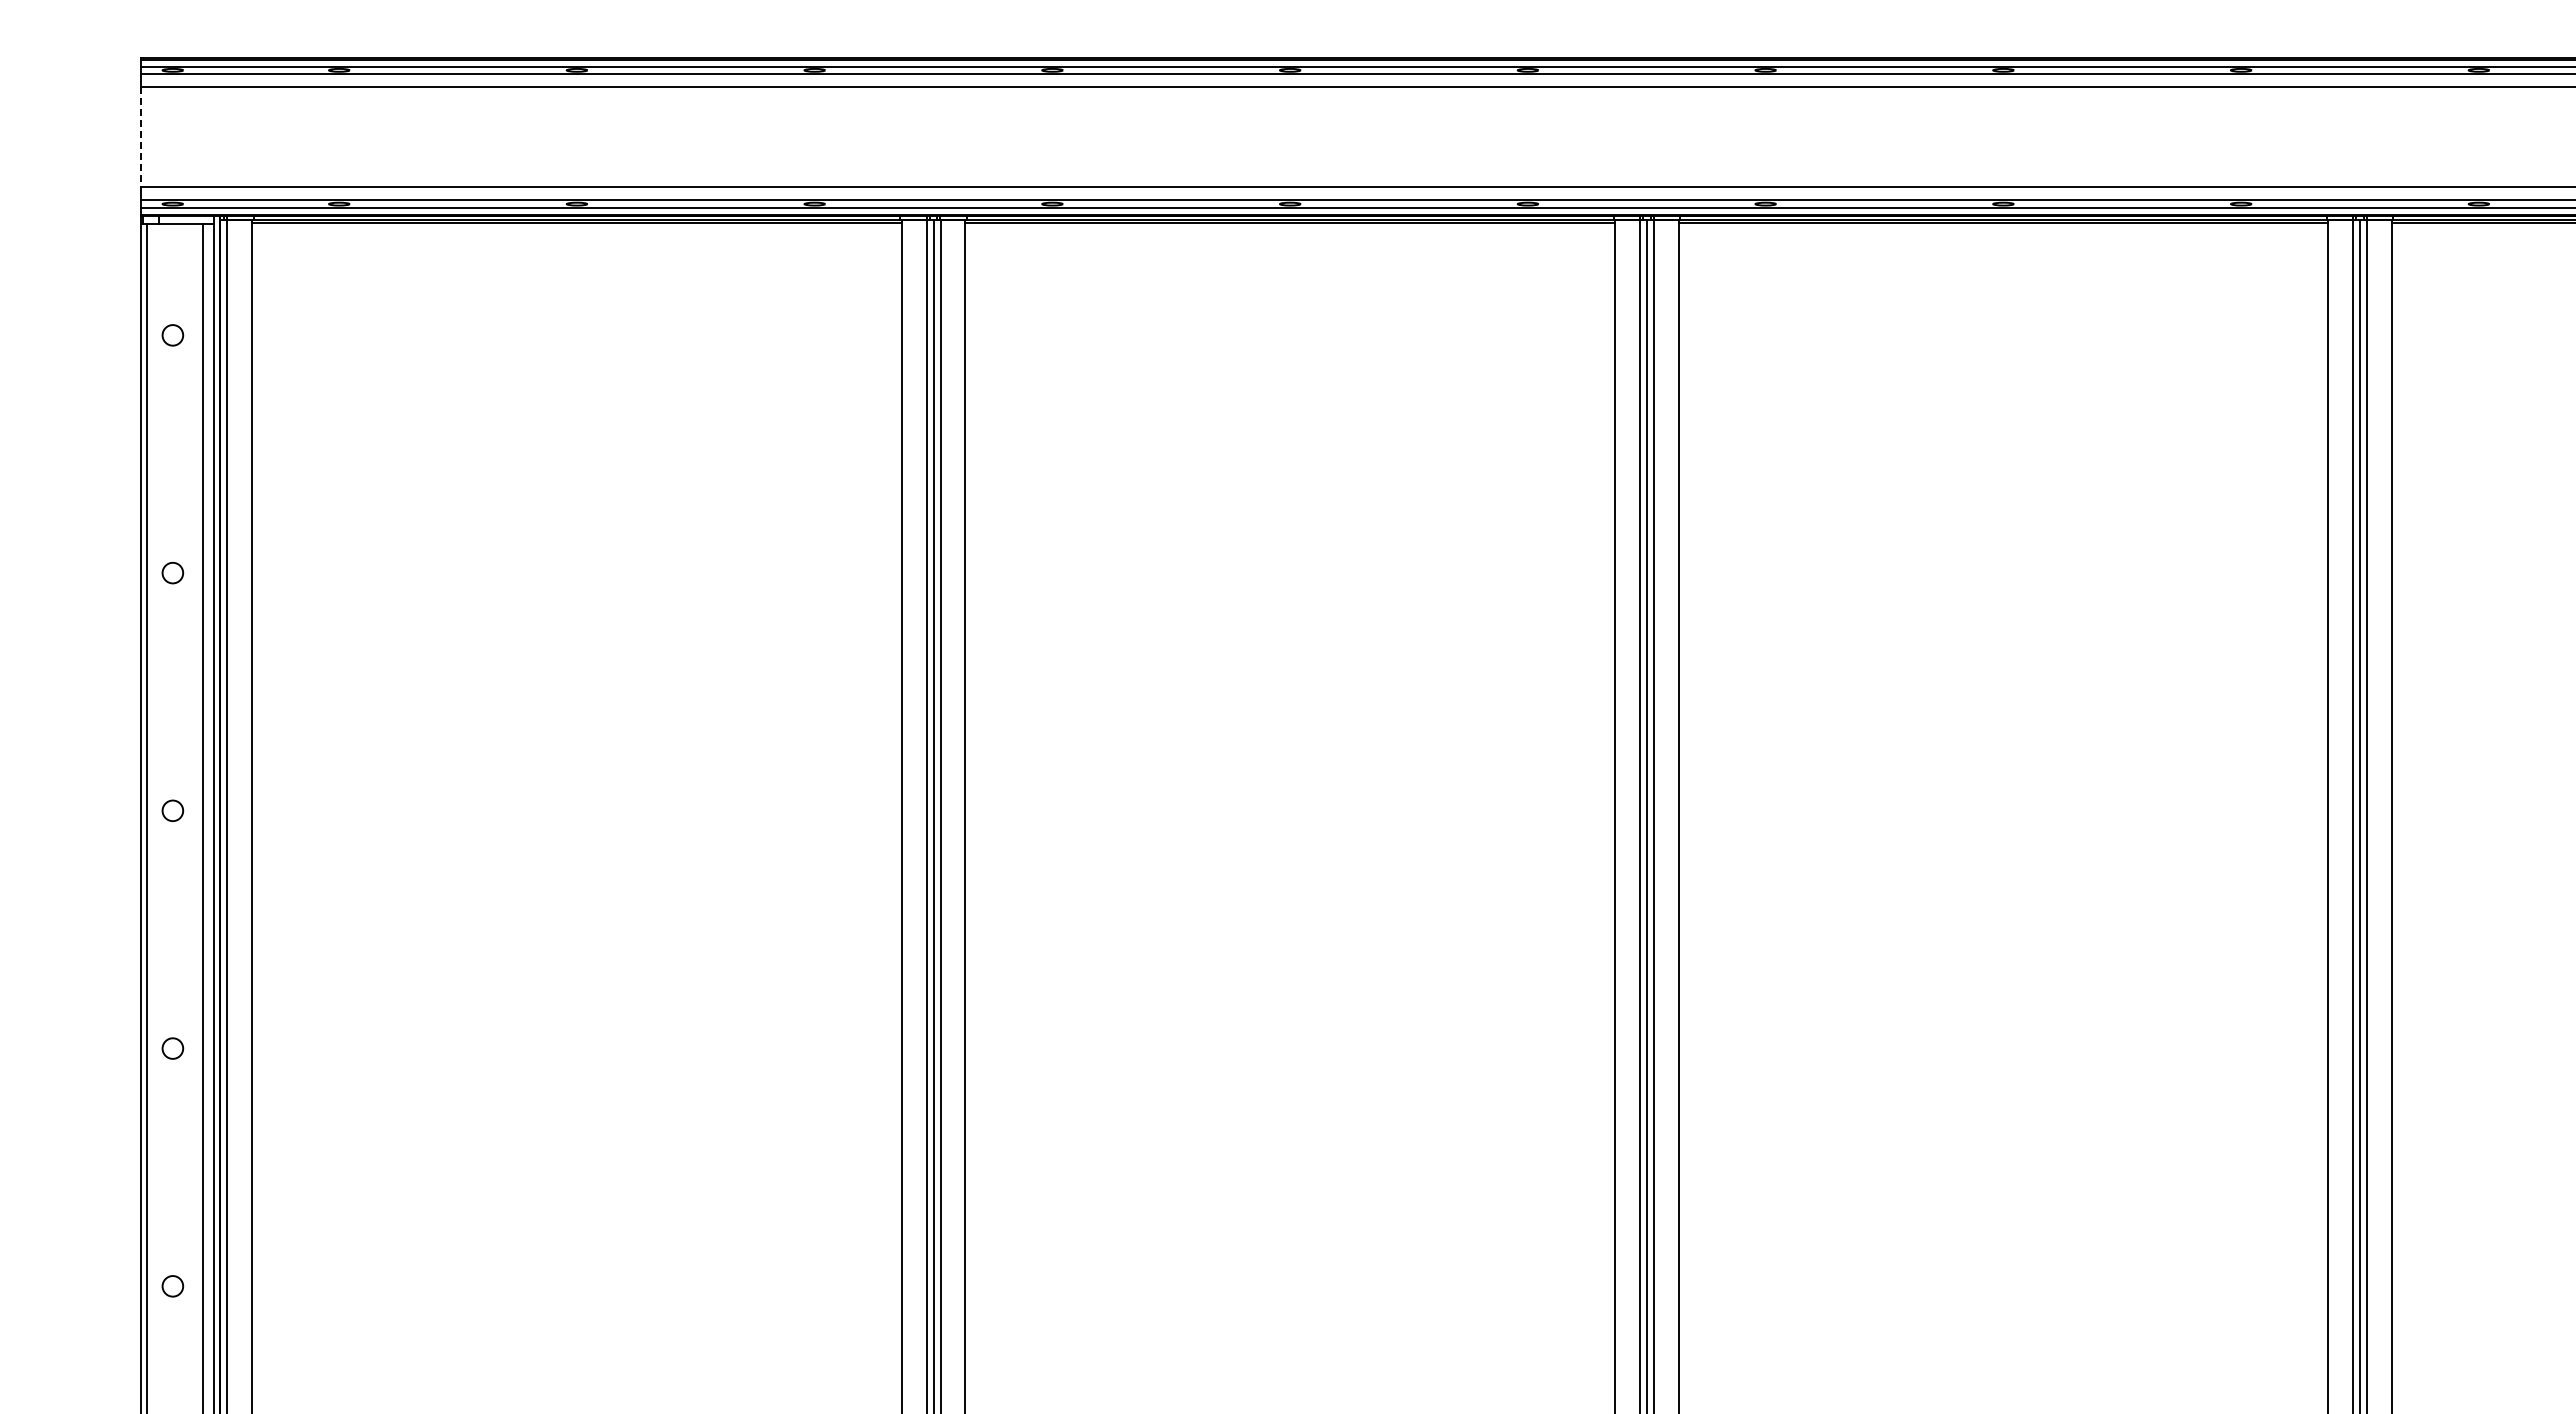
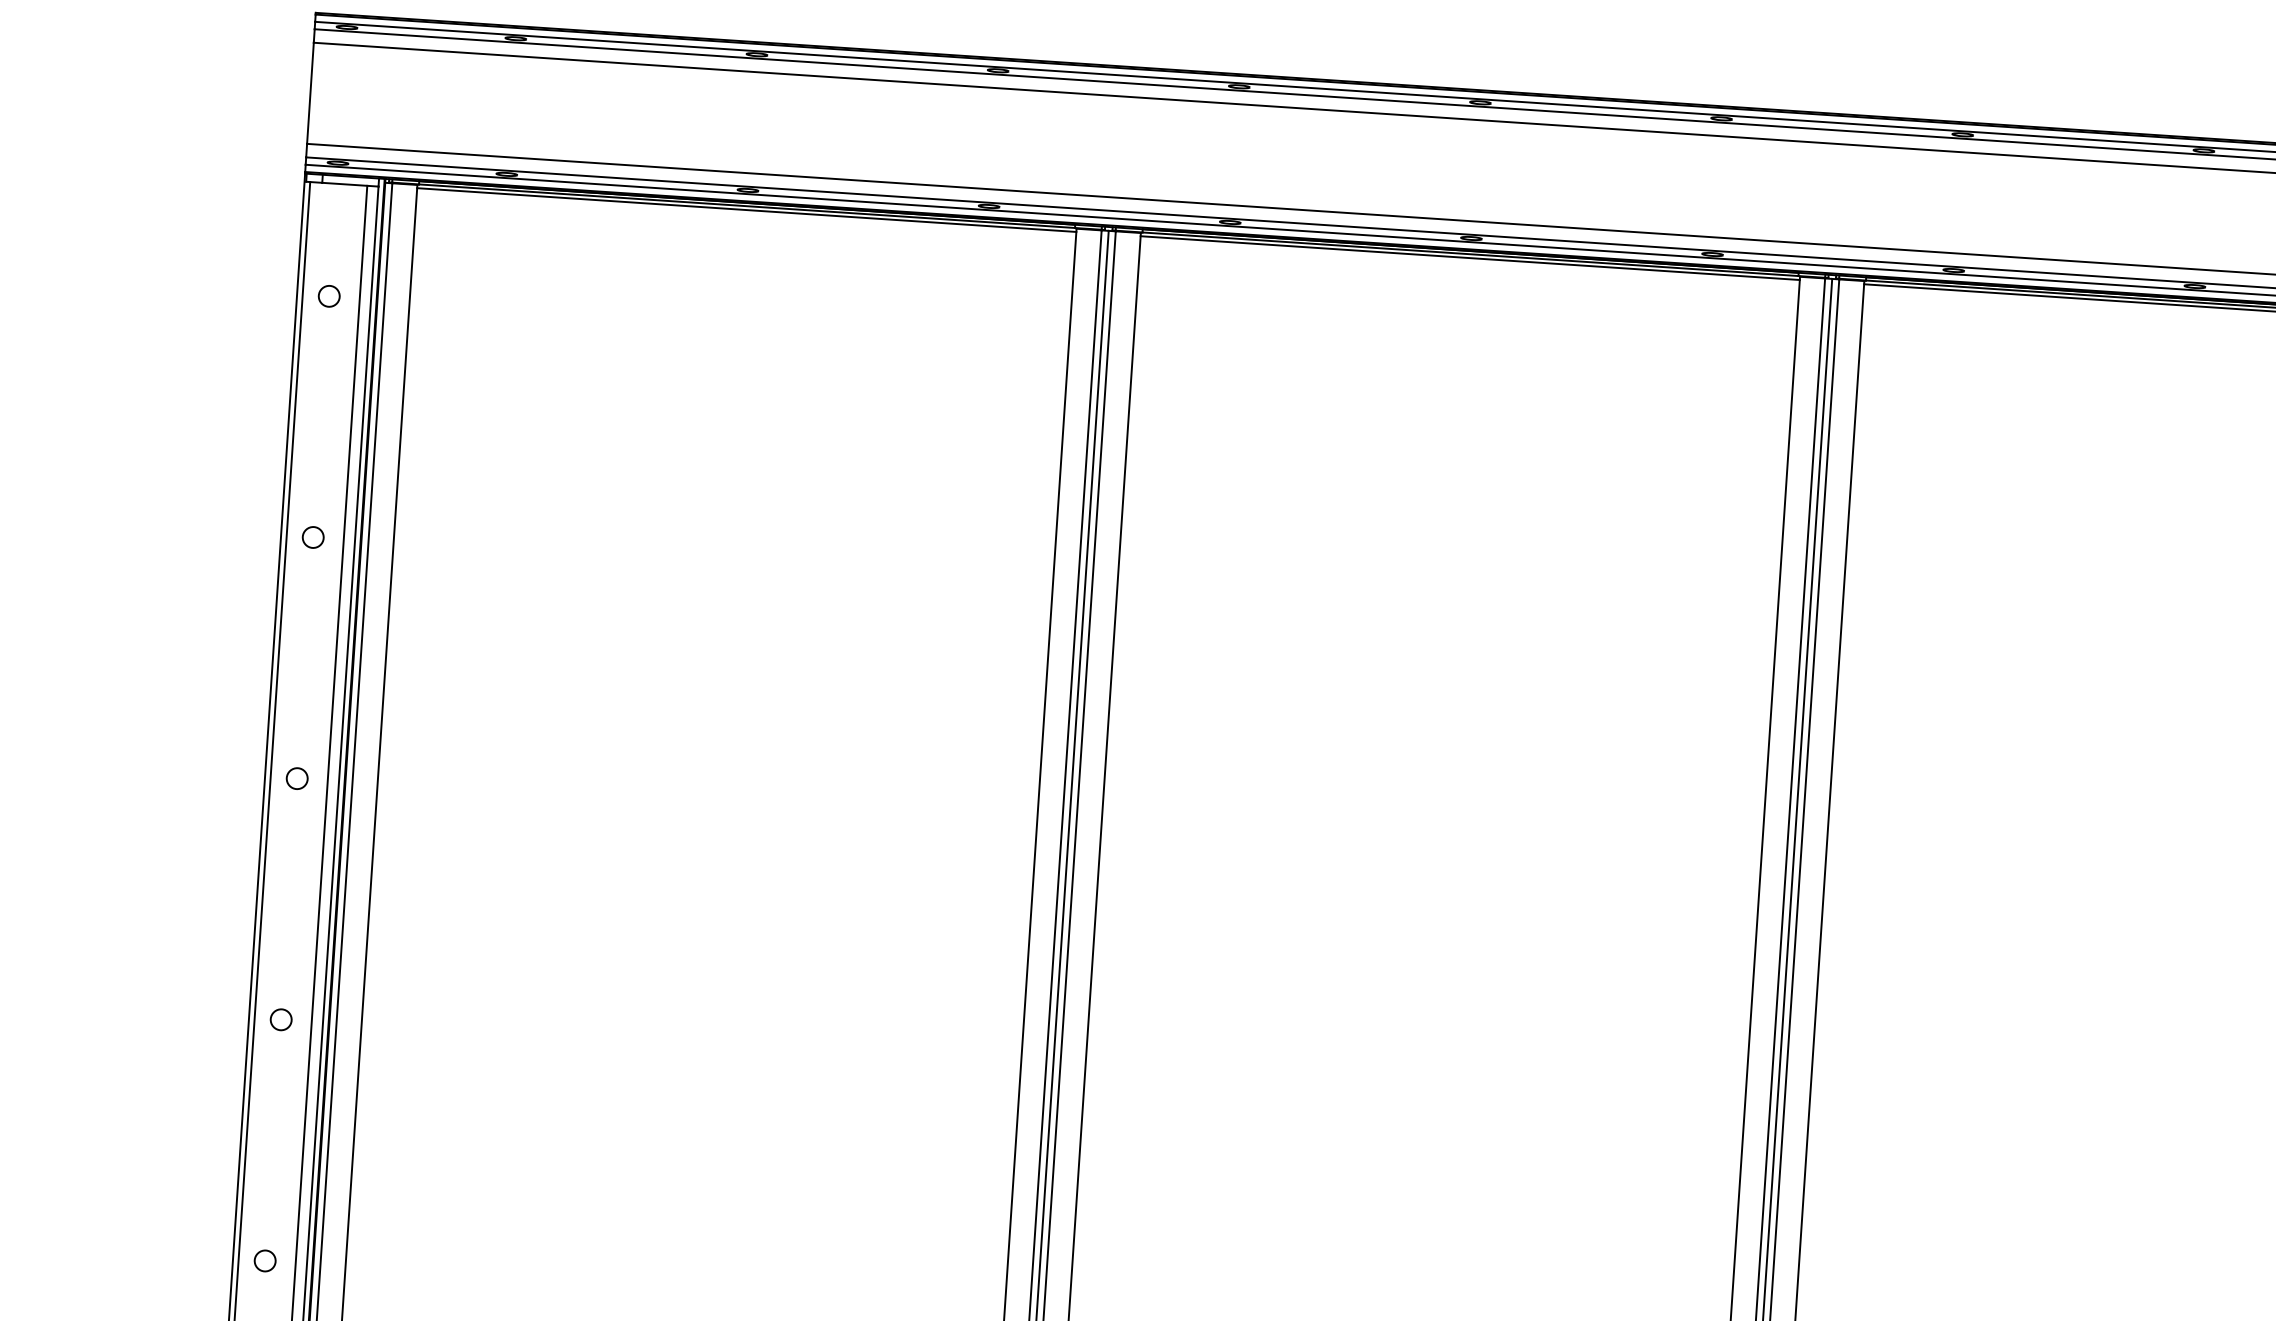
line: (141, 137) -> (310, 93), dashed -> solid

